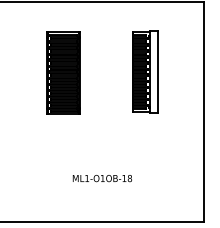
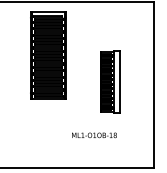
part: (145, 71) -> (110, 81), moved
part: (63, 72) -> (48, 55), size x1.4
text: (101, 178) -> (93, 135), moved

